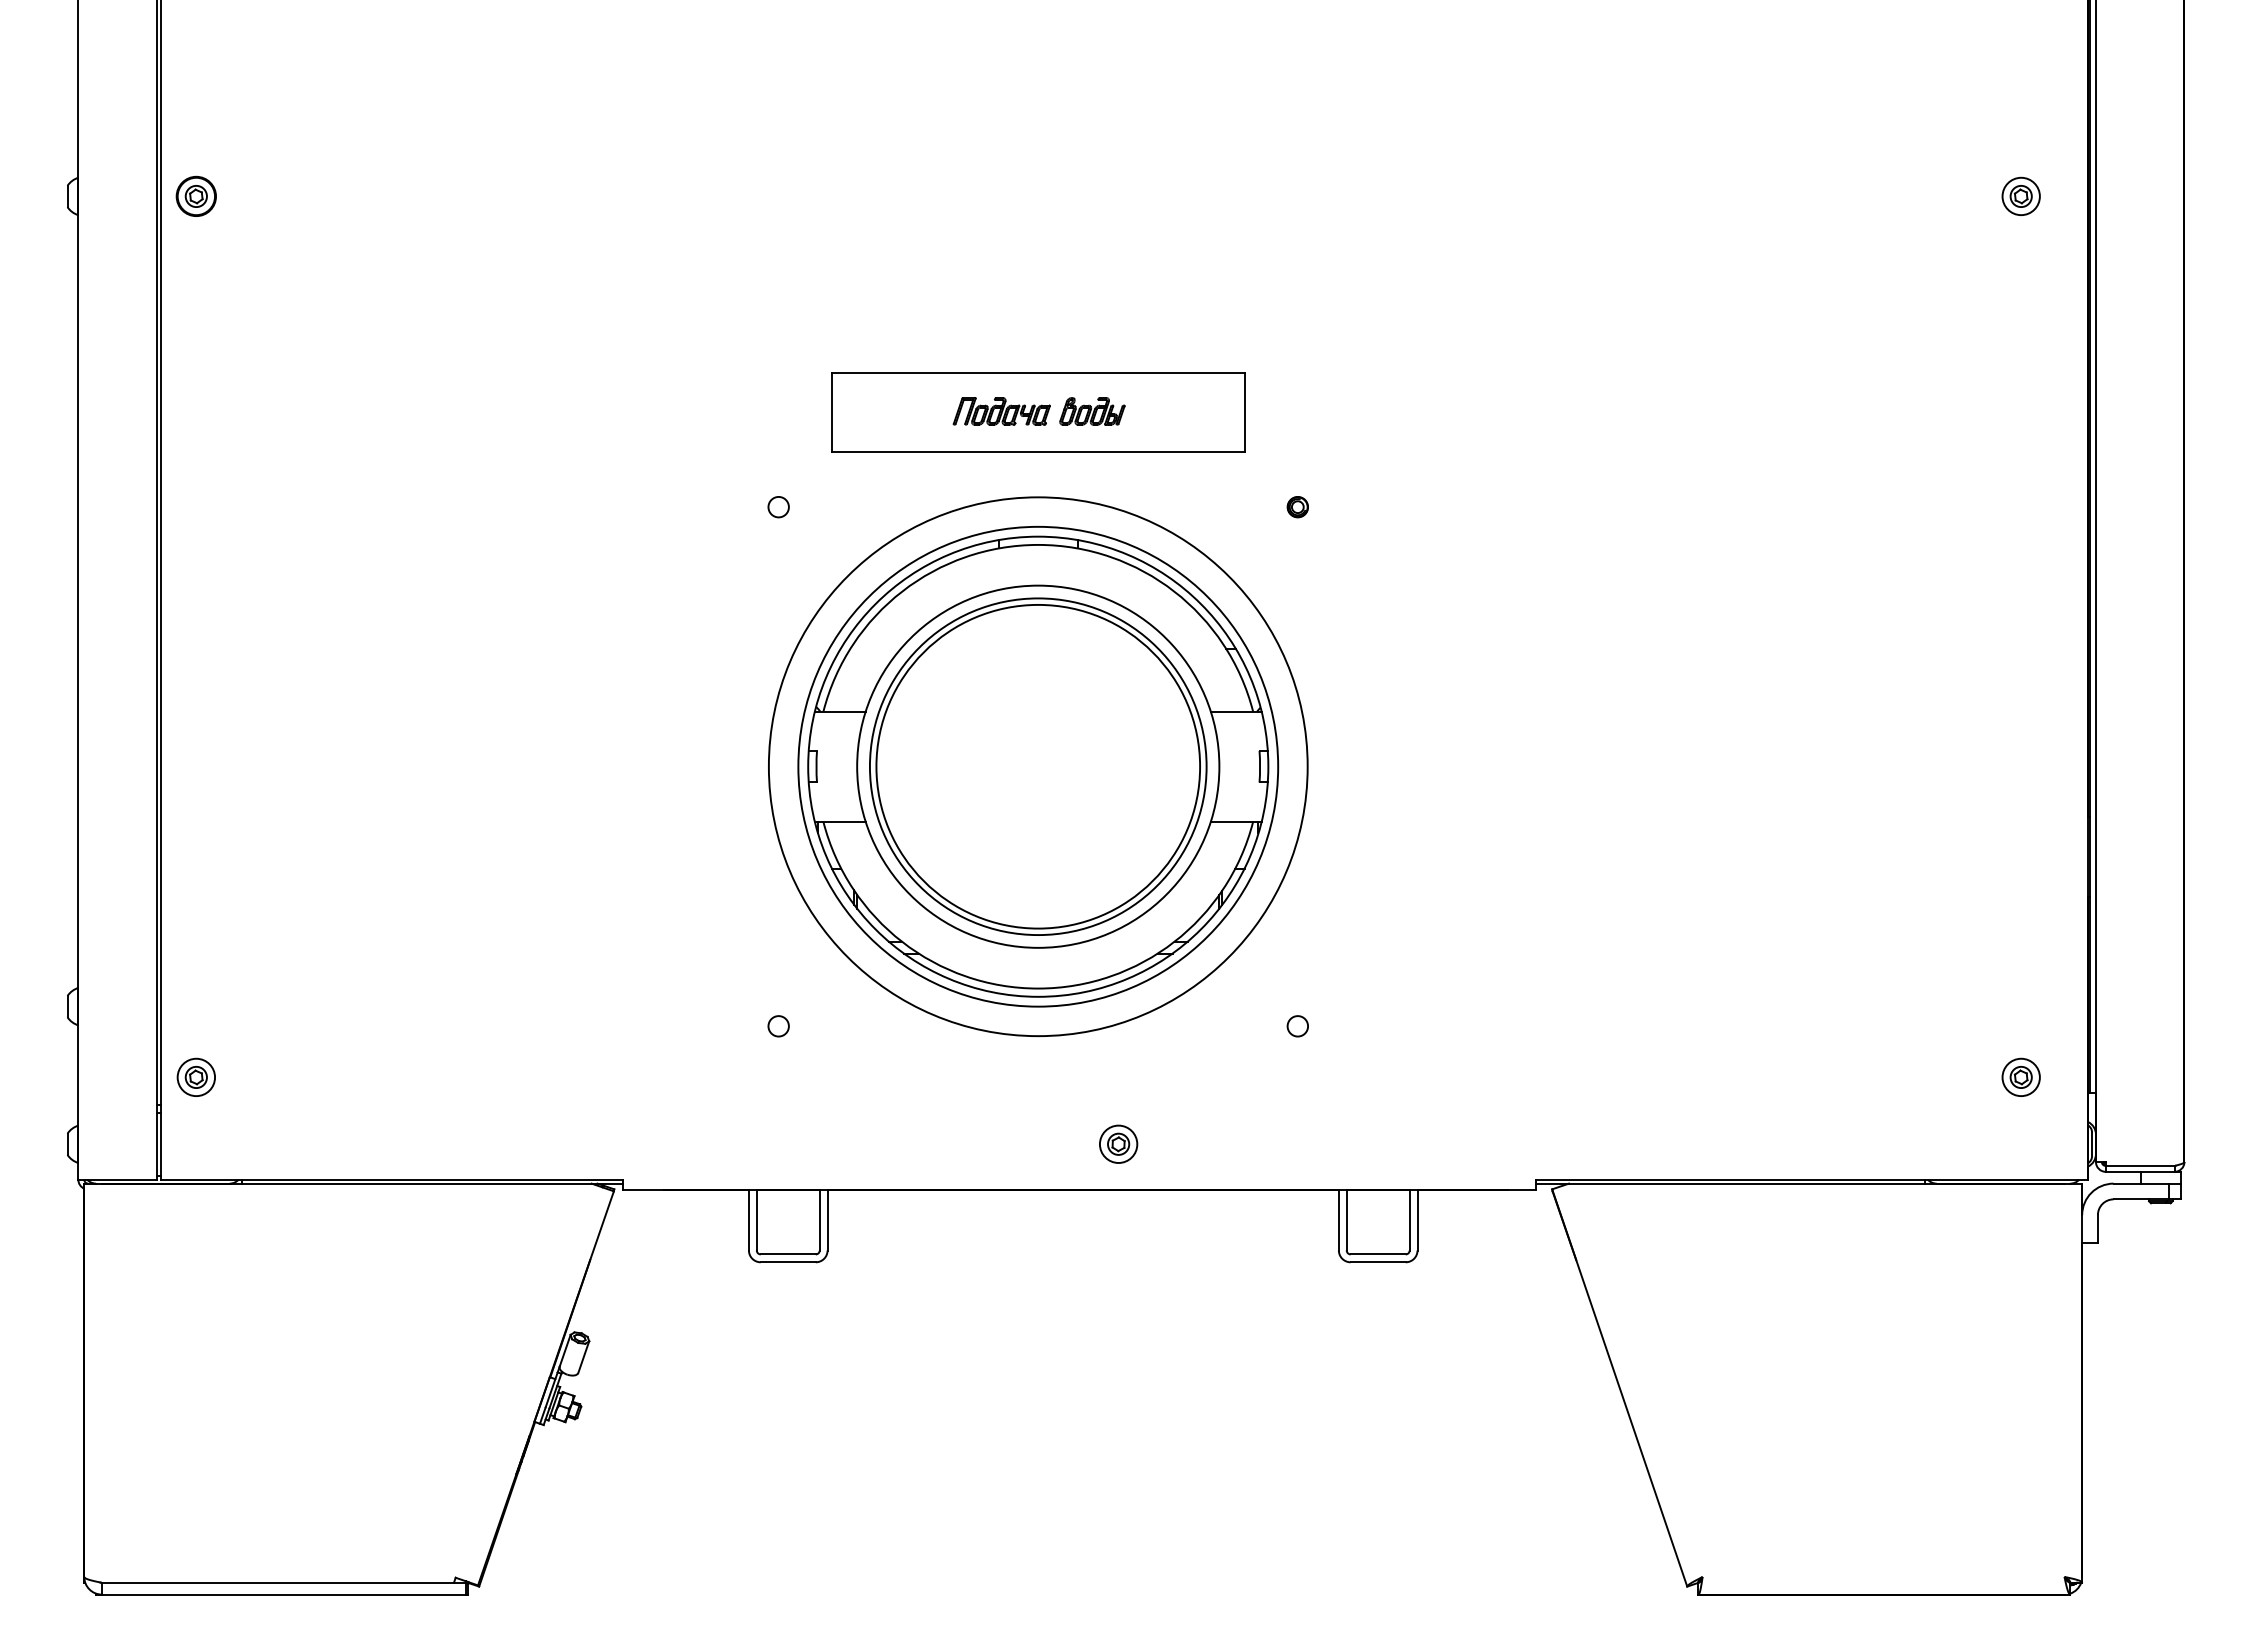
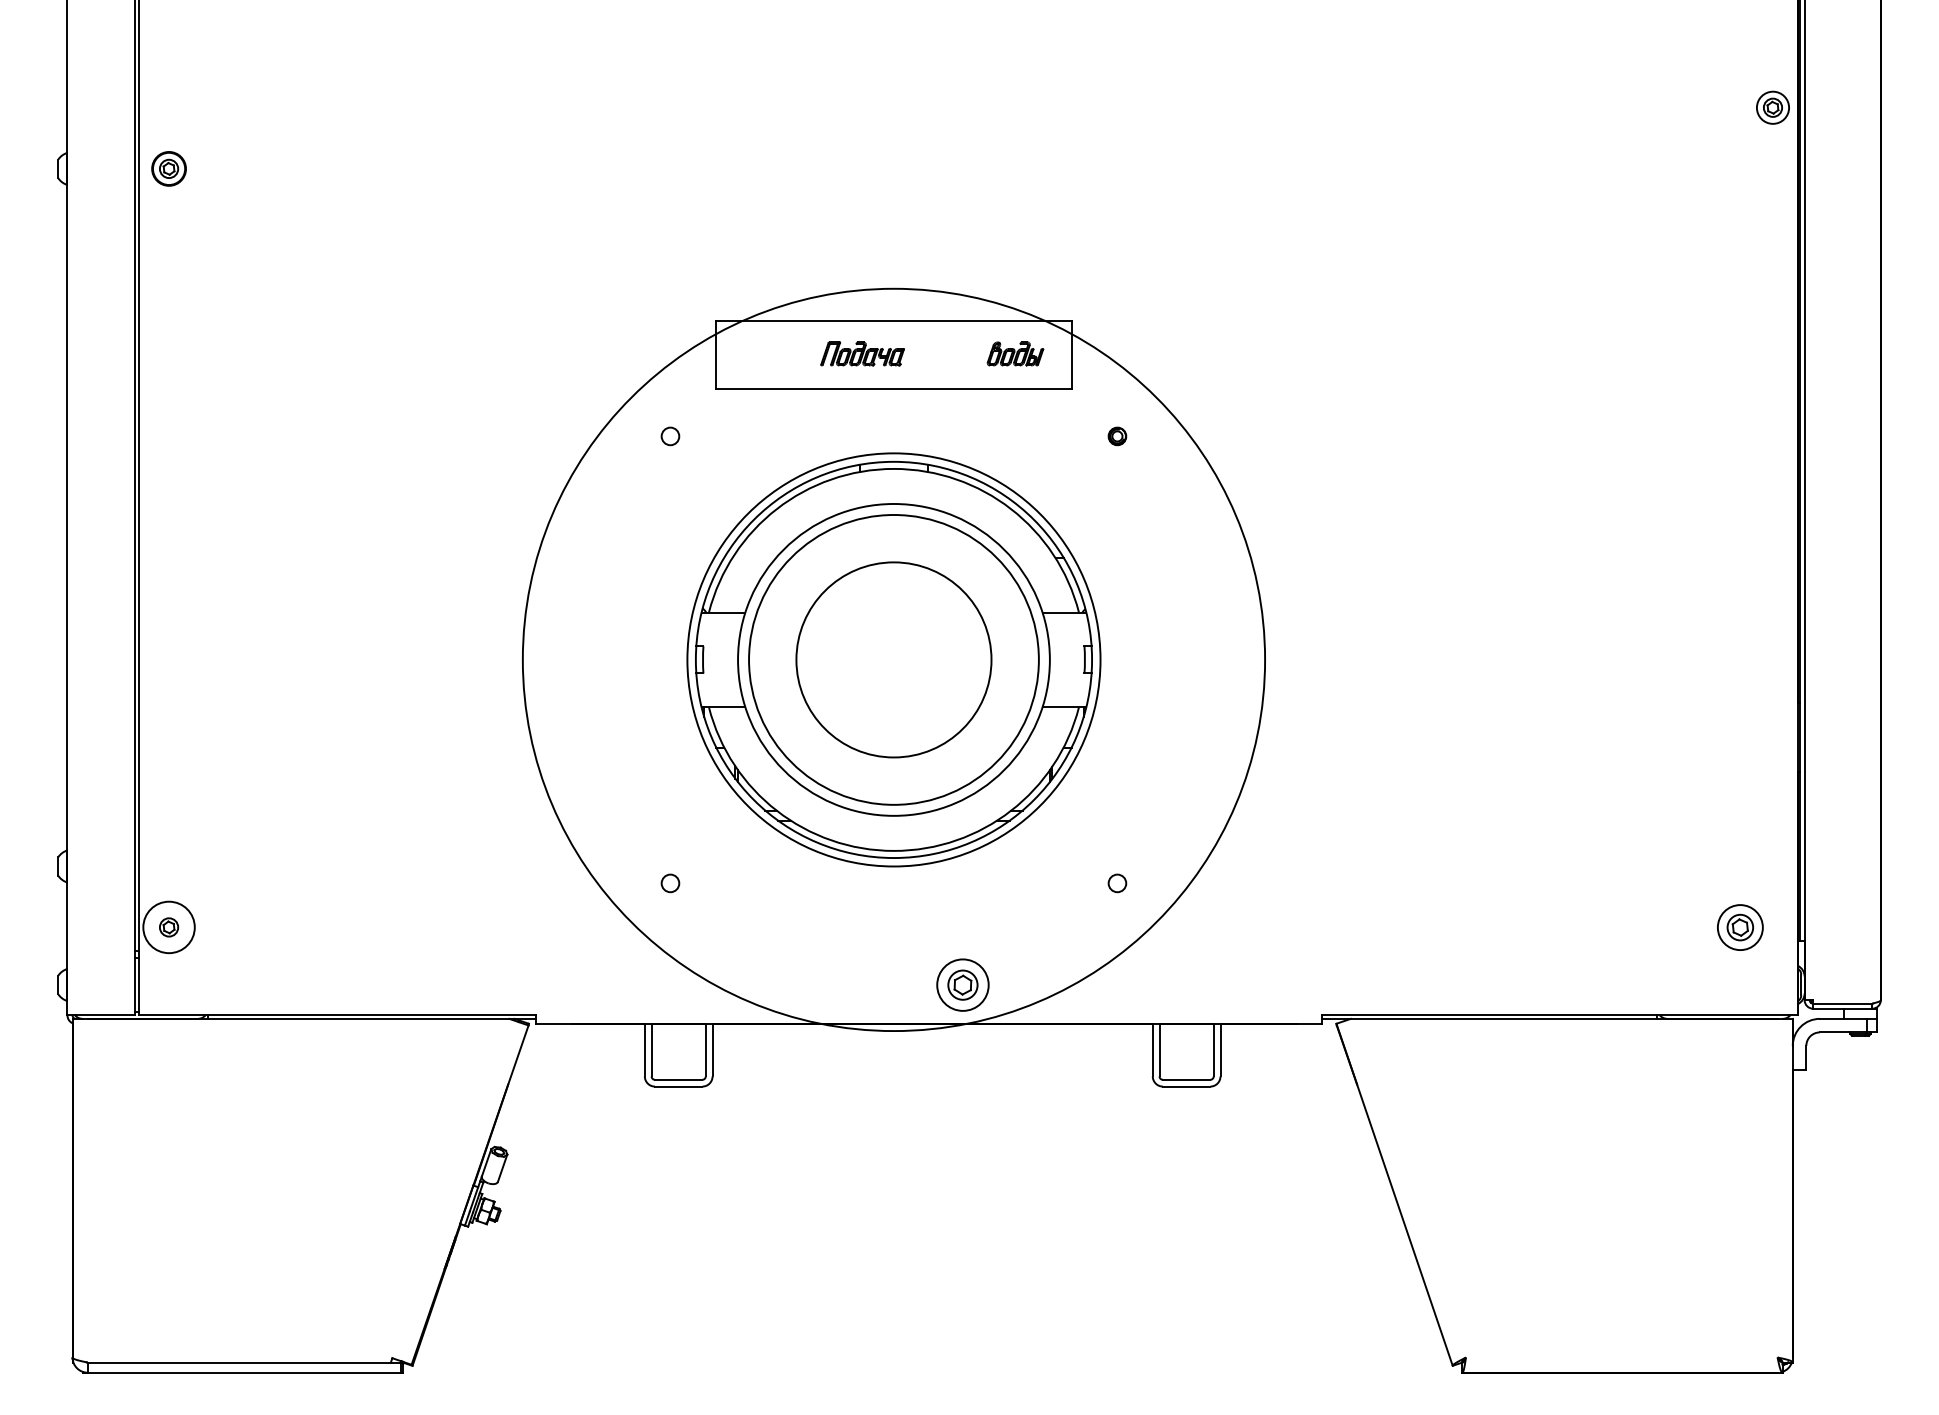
part: (2020, 195) -> (1772, 106), moved
part: (1092, 411) -> (1015, 354), moved
circle: (1037, 766) -> (893, 659), size x1.6
circle: (1038, 766) -> (894, 659), size x0.7
part: (2020, 1076) -> (1739, 926), size x1.4
circle: (196, 1077) -> (169, 927), size x1.6
part: (1118, 1143) -> (963, 984), size x1.6

